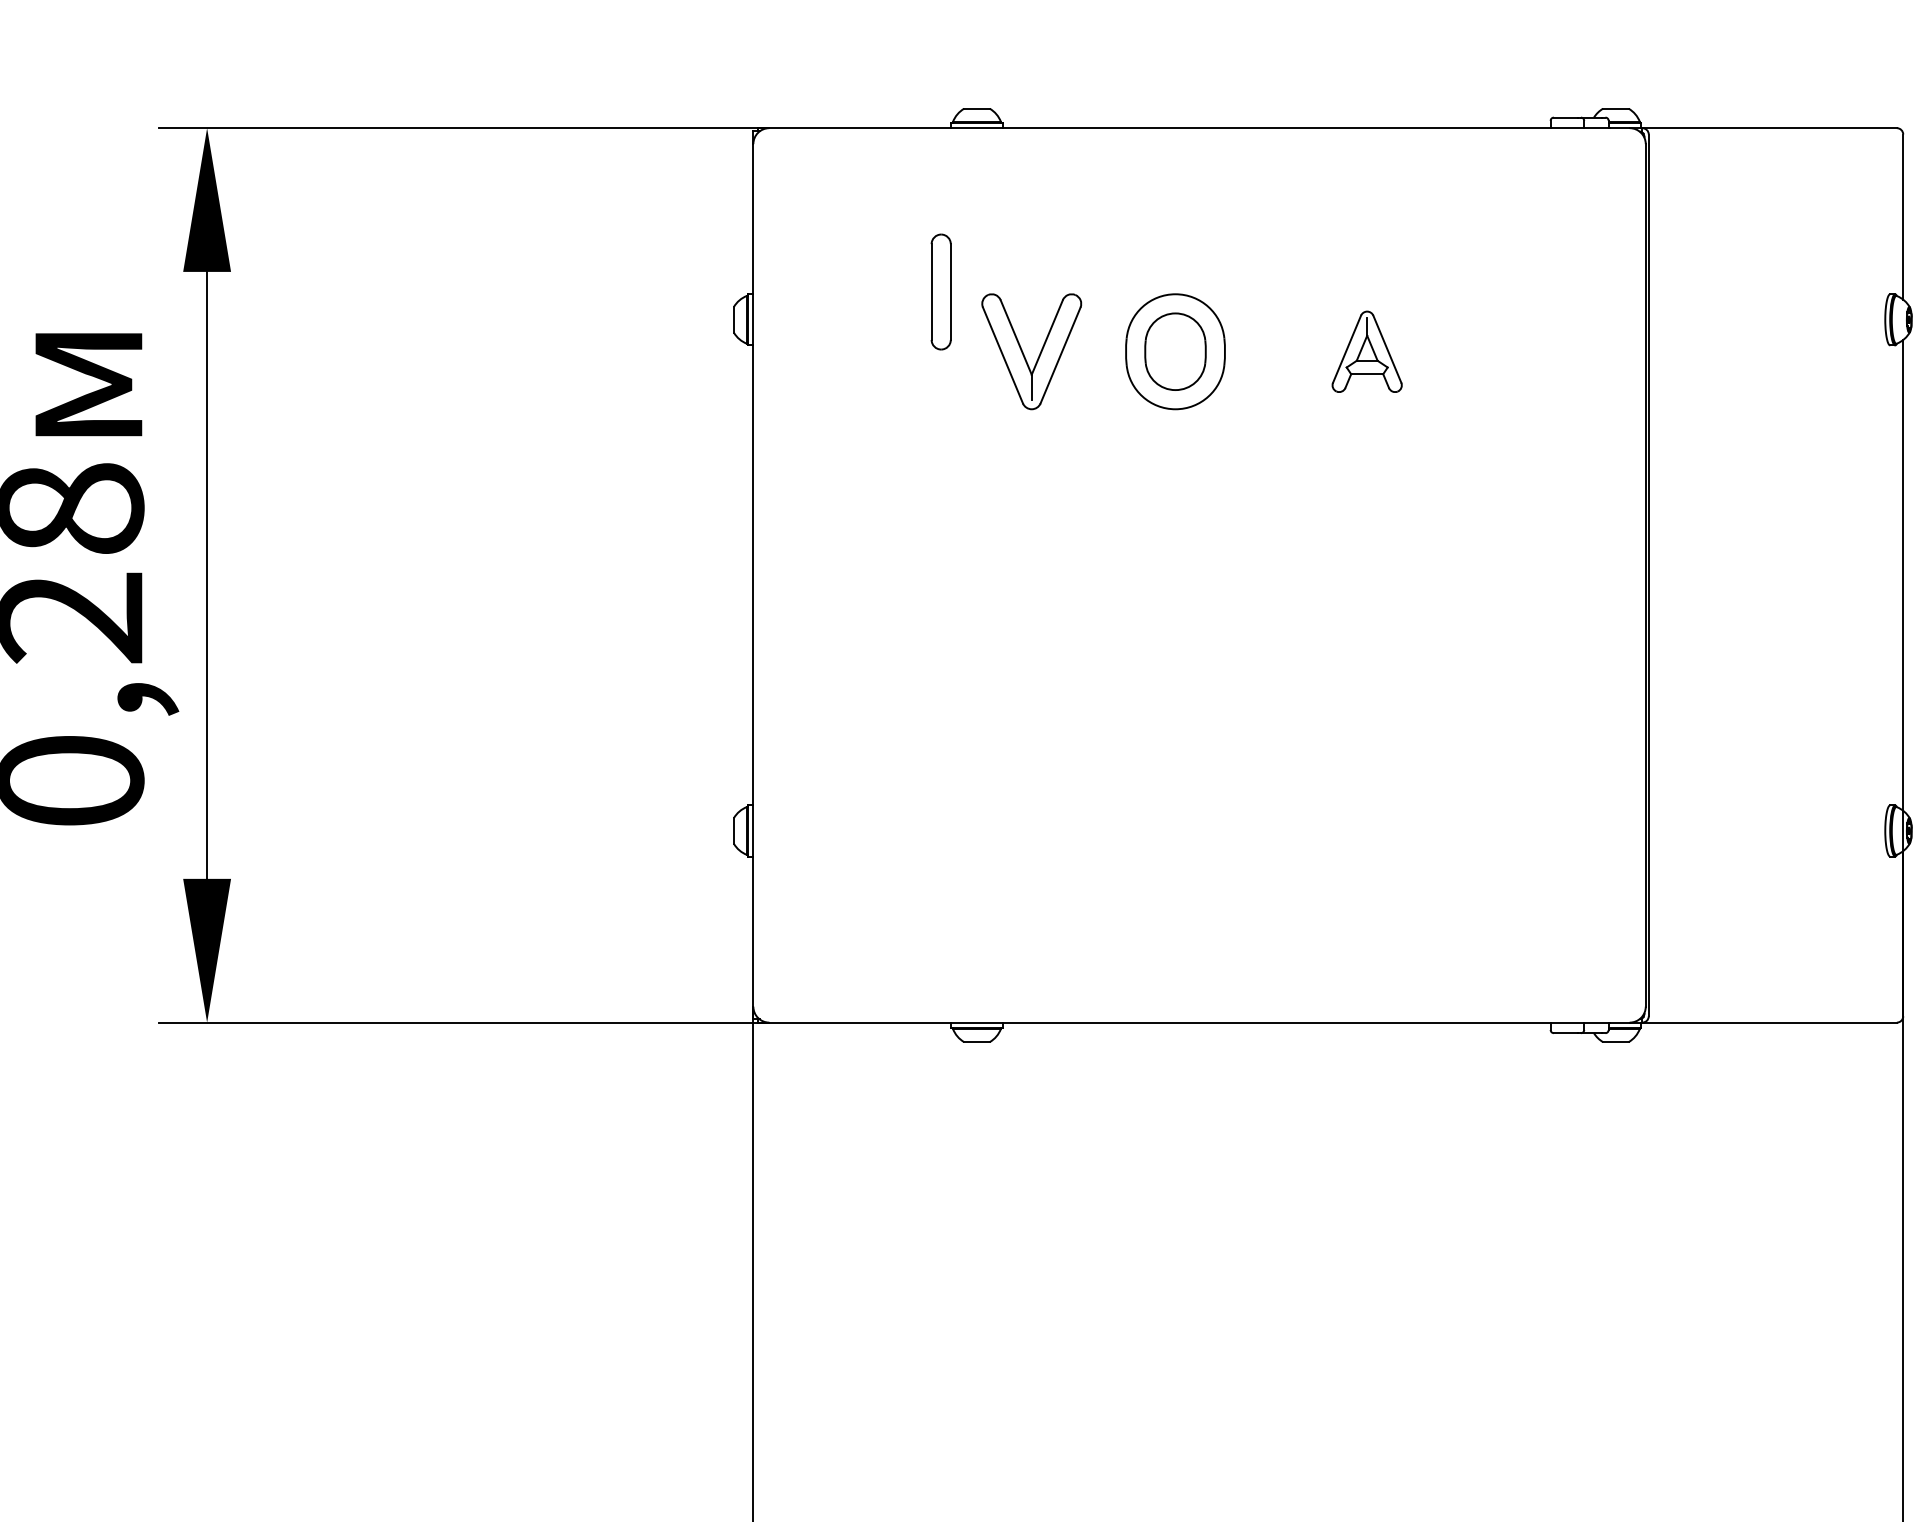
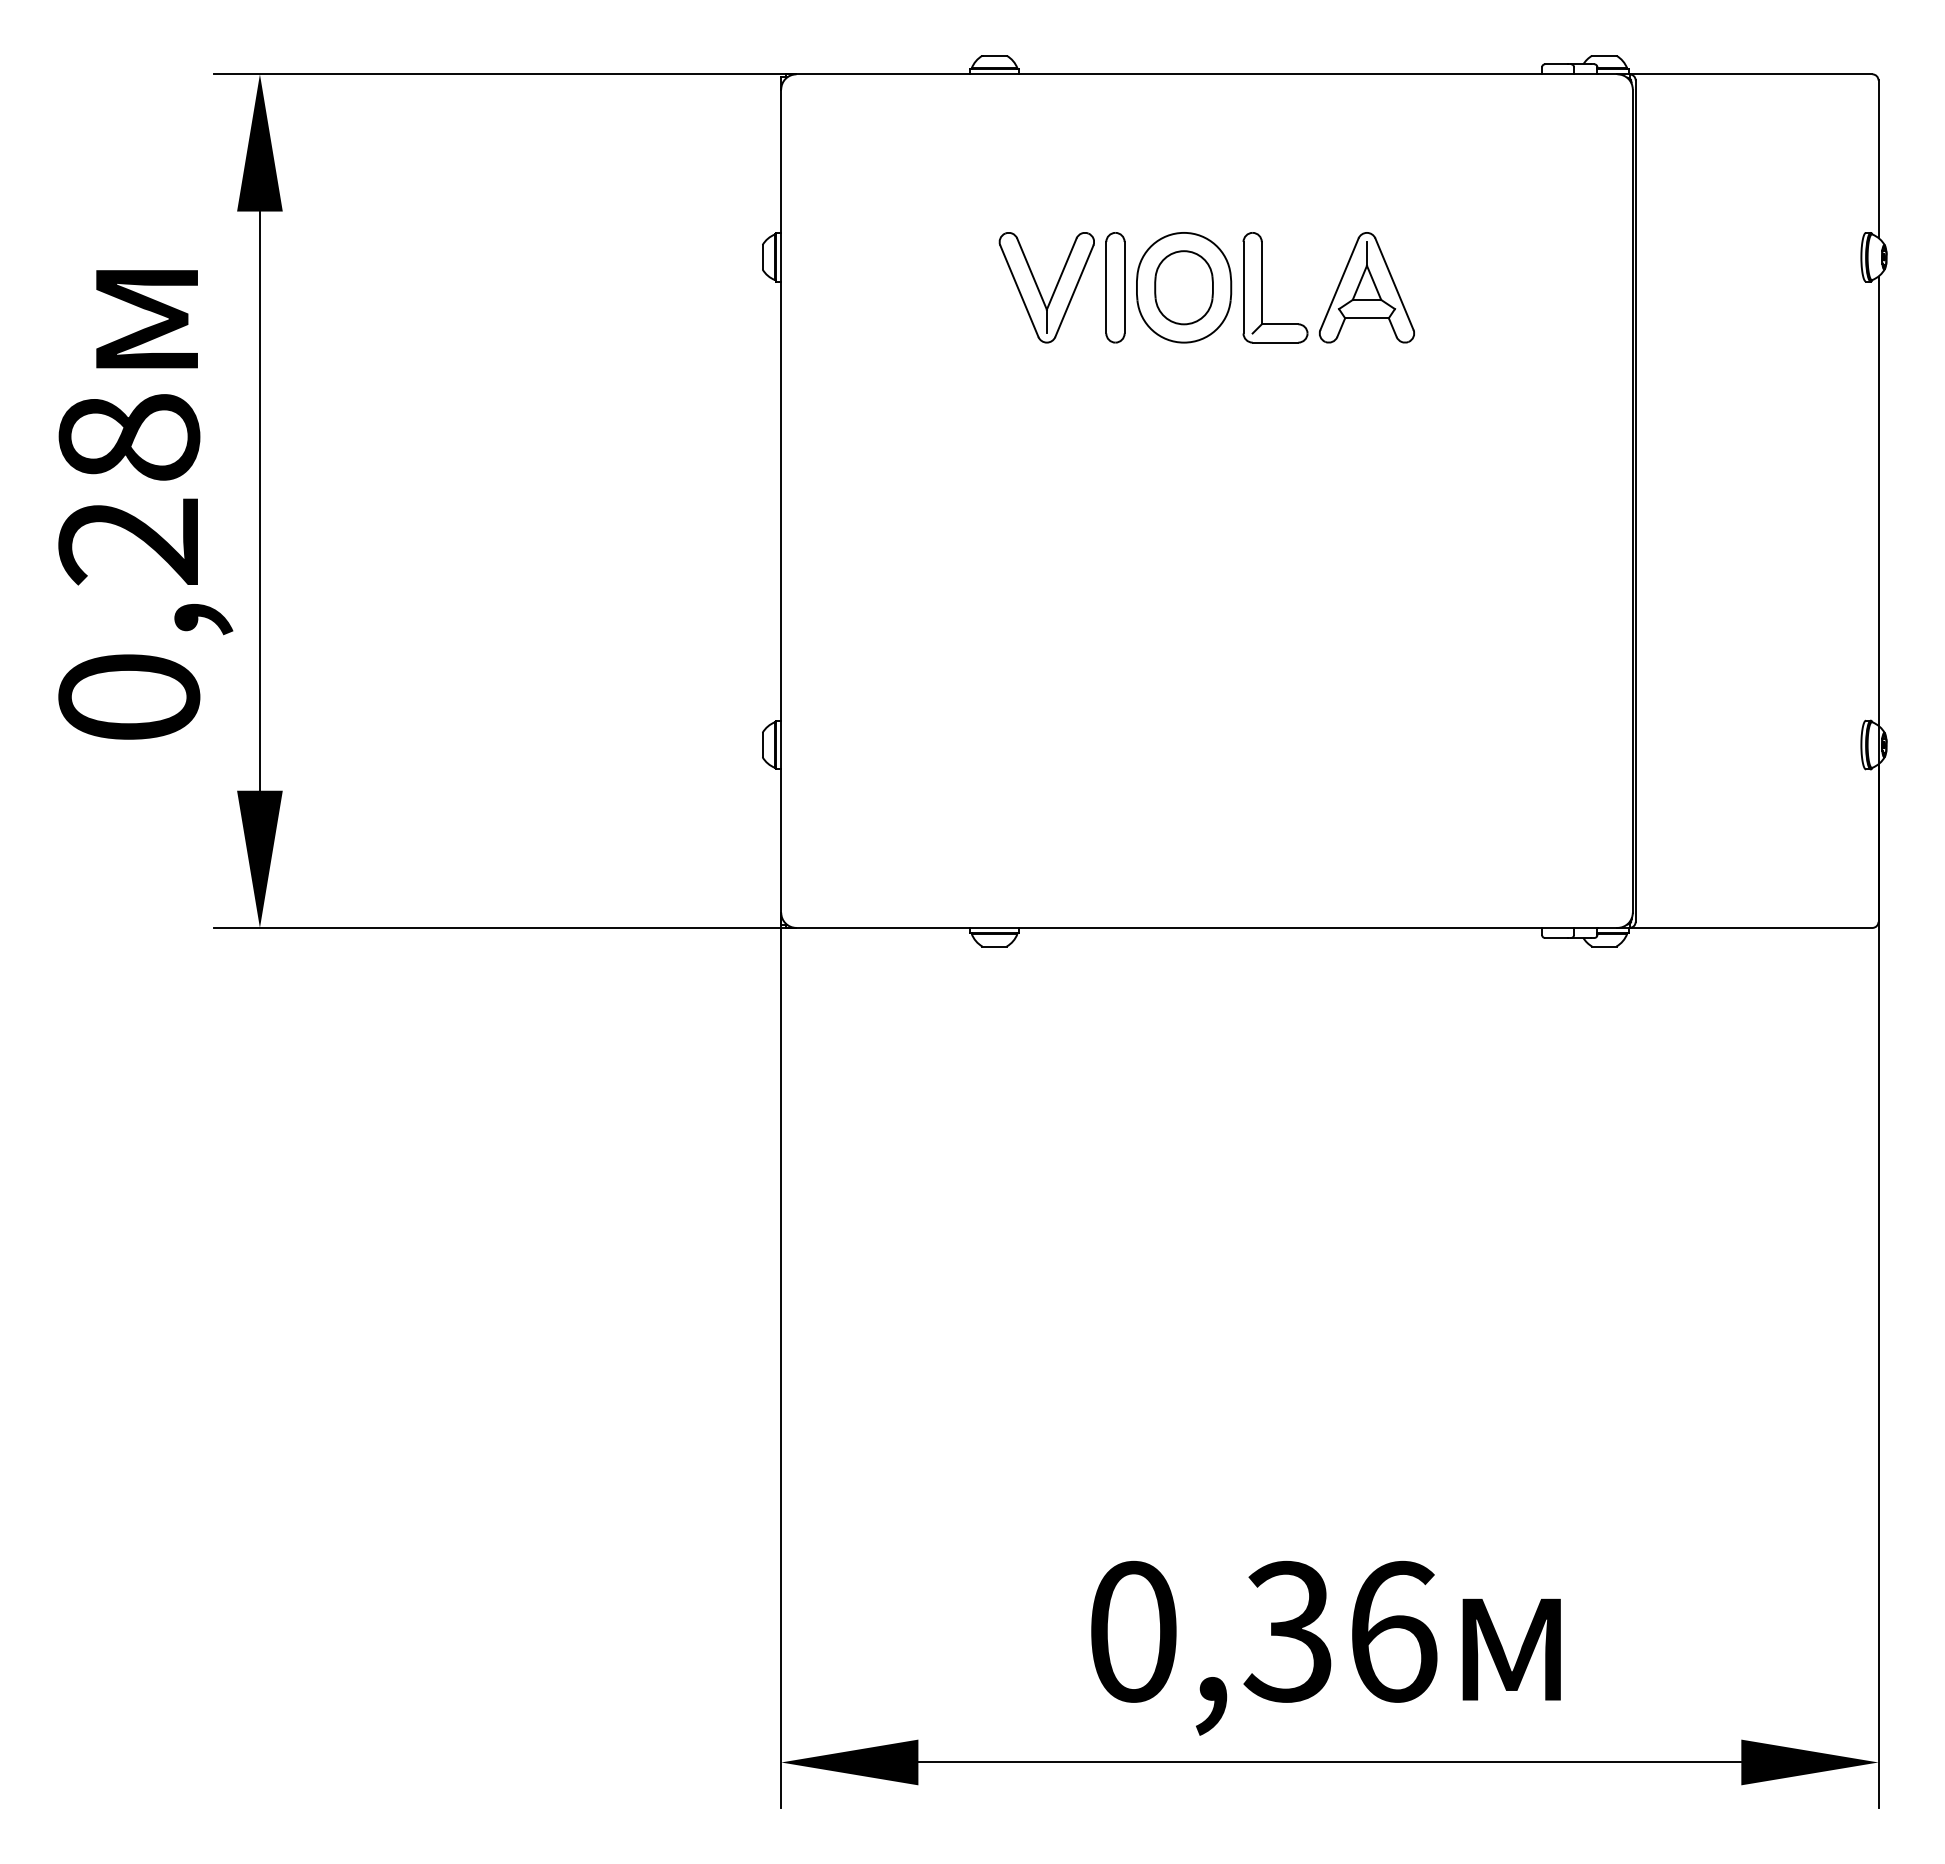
part: (941, 291) -> (1115, 287), moved
part: (1257, 351) -> (1262, 287), added
part: (1366, 351) -> (1366, 287), size x1.43

